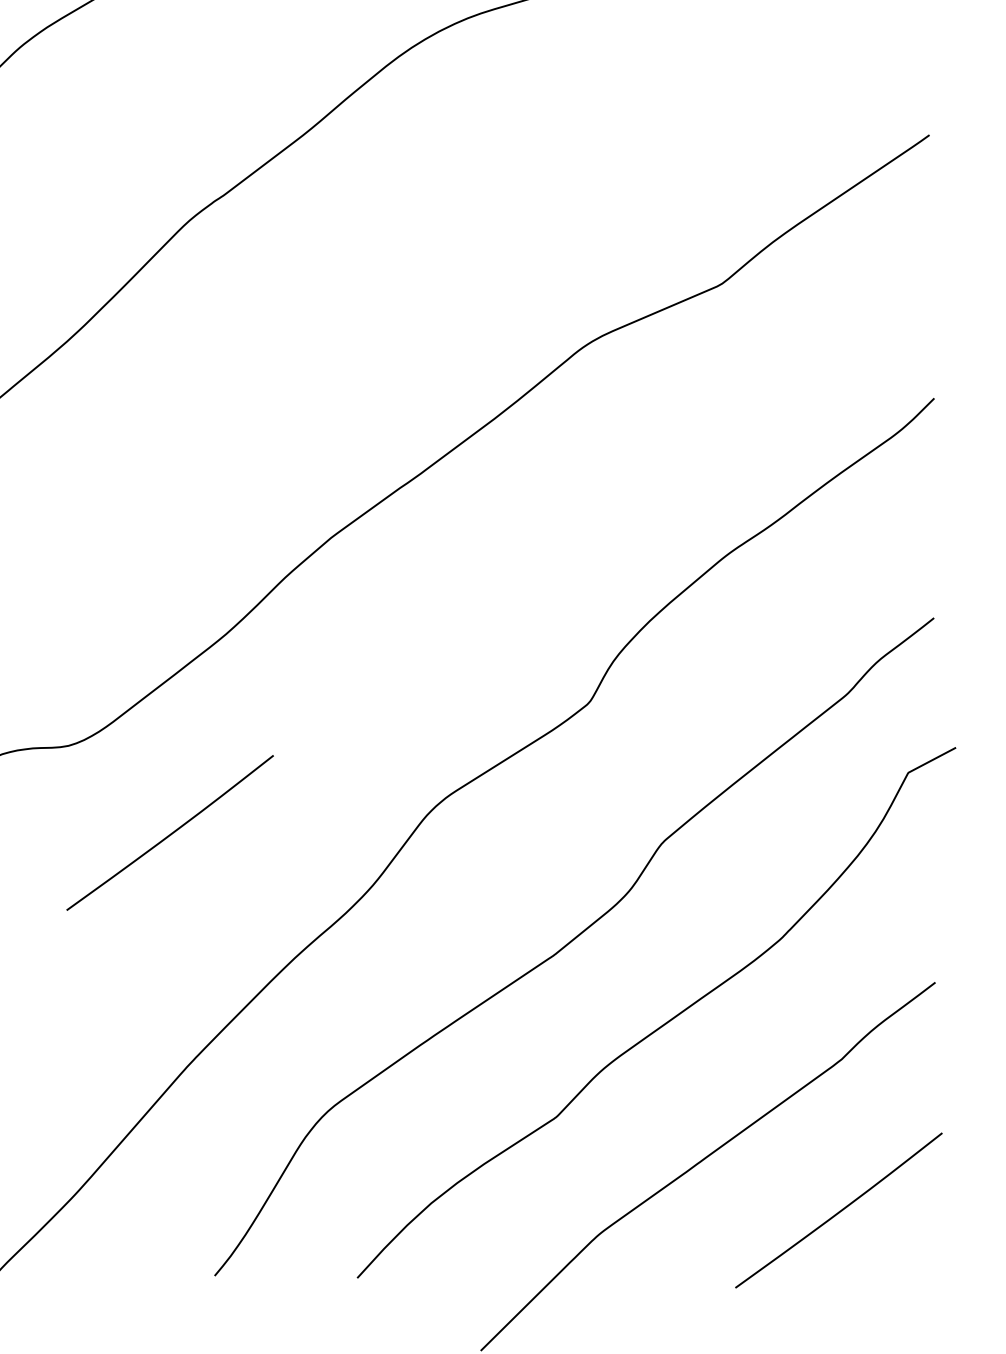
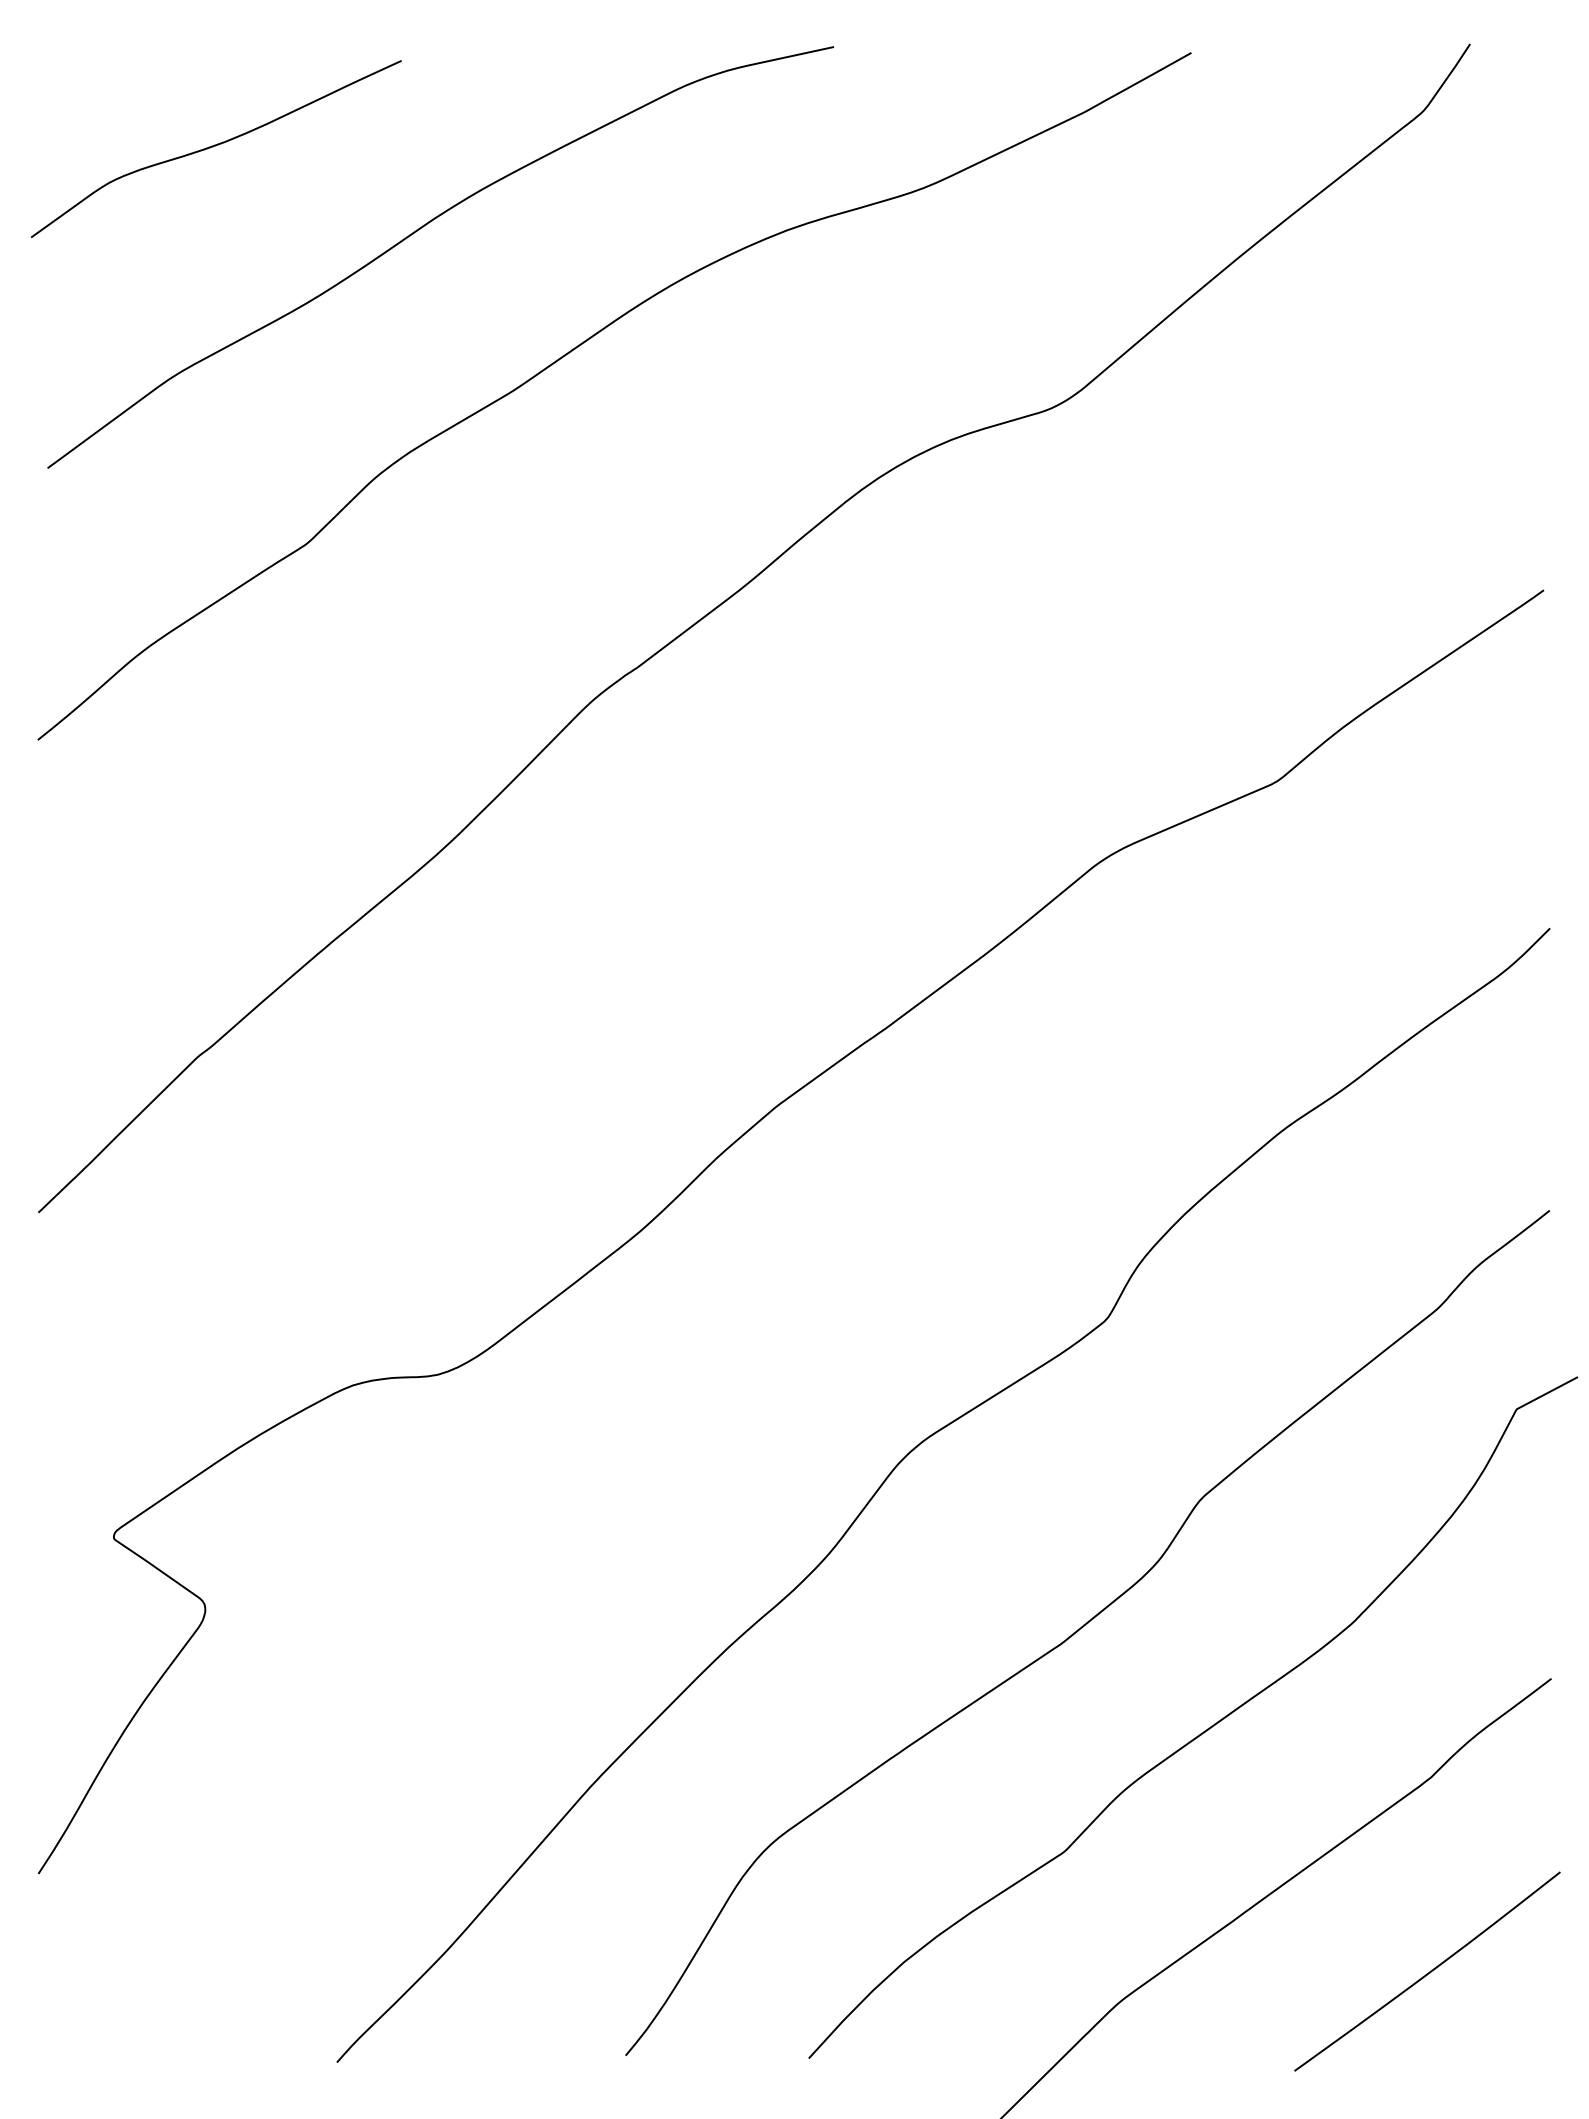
curve: (170, 833) -> (569, 1487), removed

